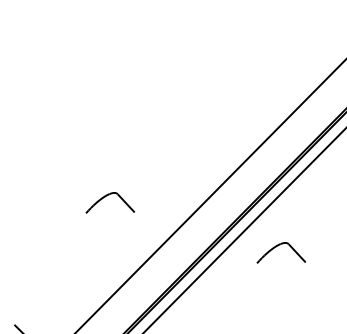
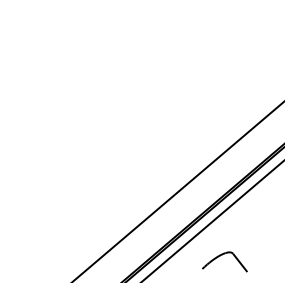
part: (107, 196) -> (69, 195), removed

